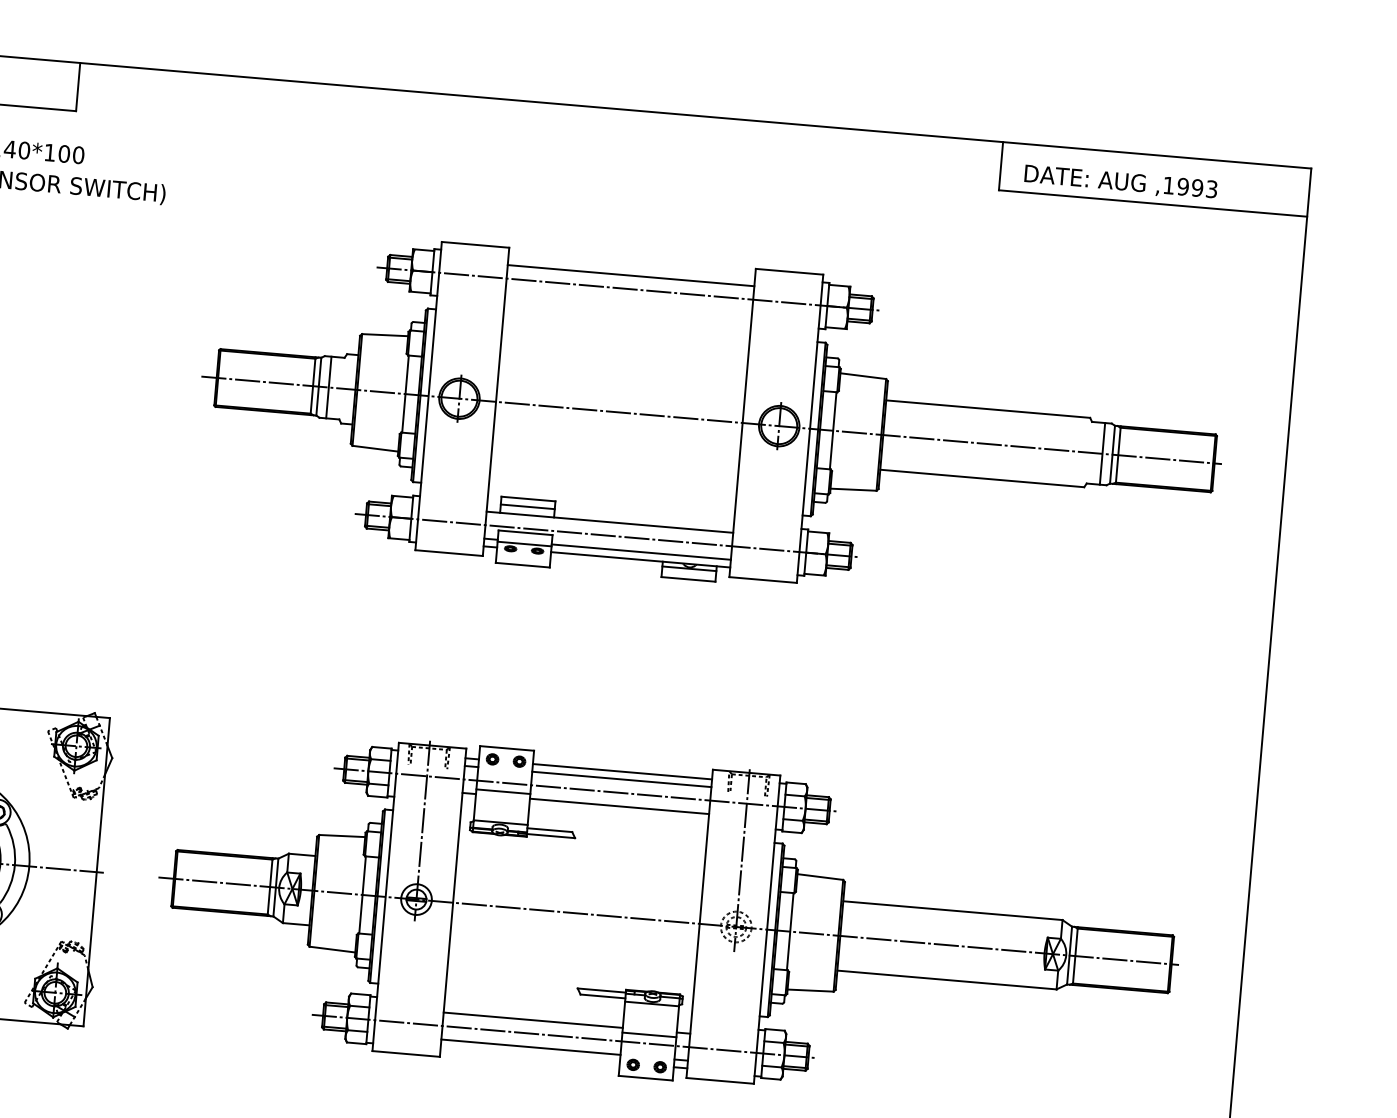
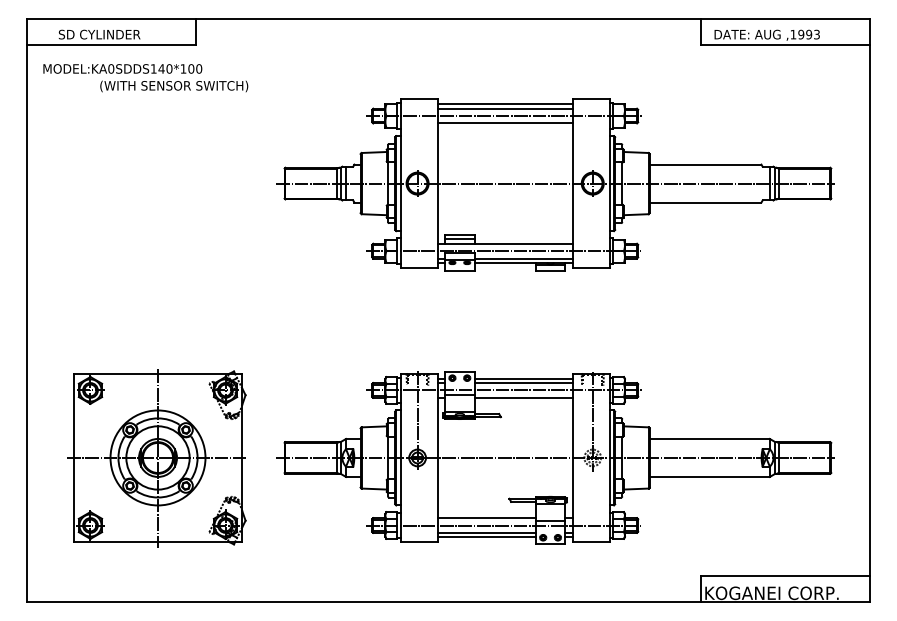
line: (630, 267) -> (504, 104), added
line: (627, 302) -> (504, 123), added
line: (529, 1055) -> (486, 537), added

